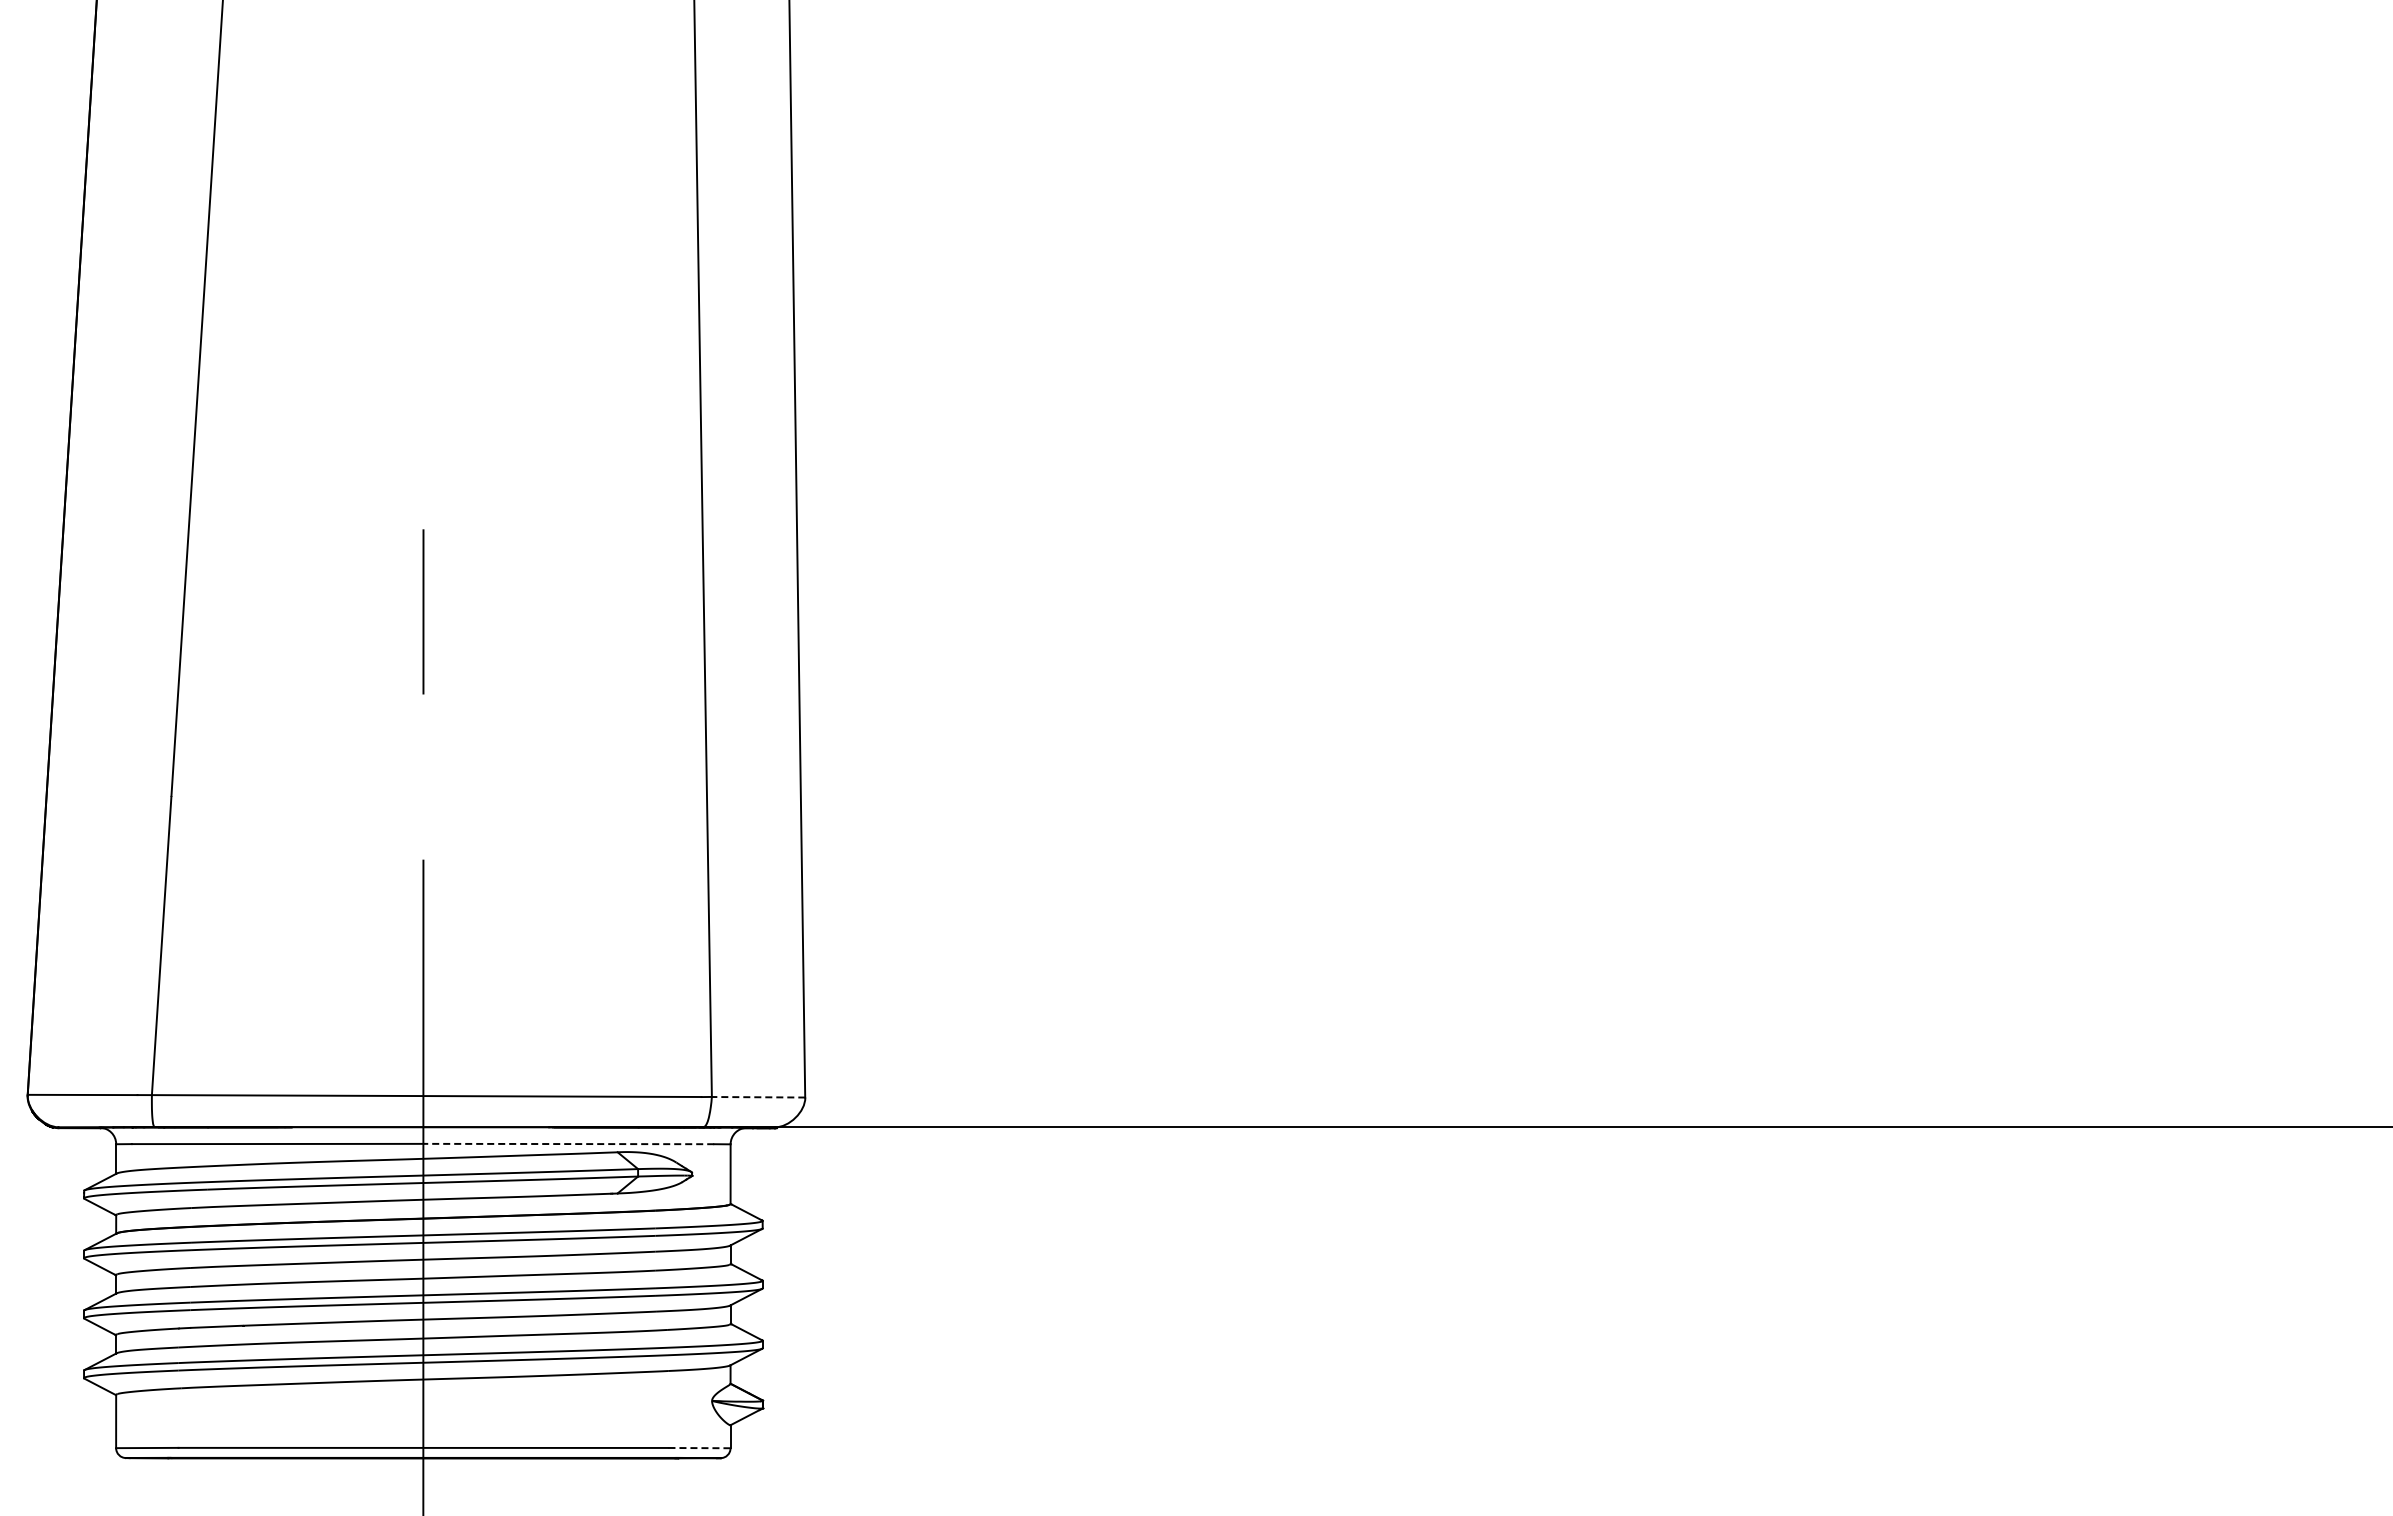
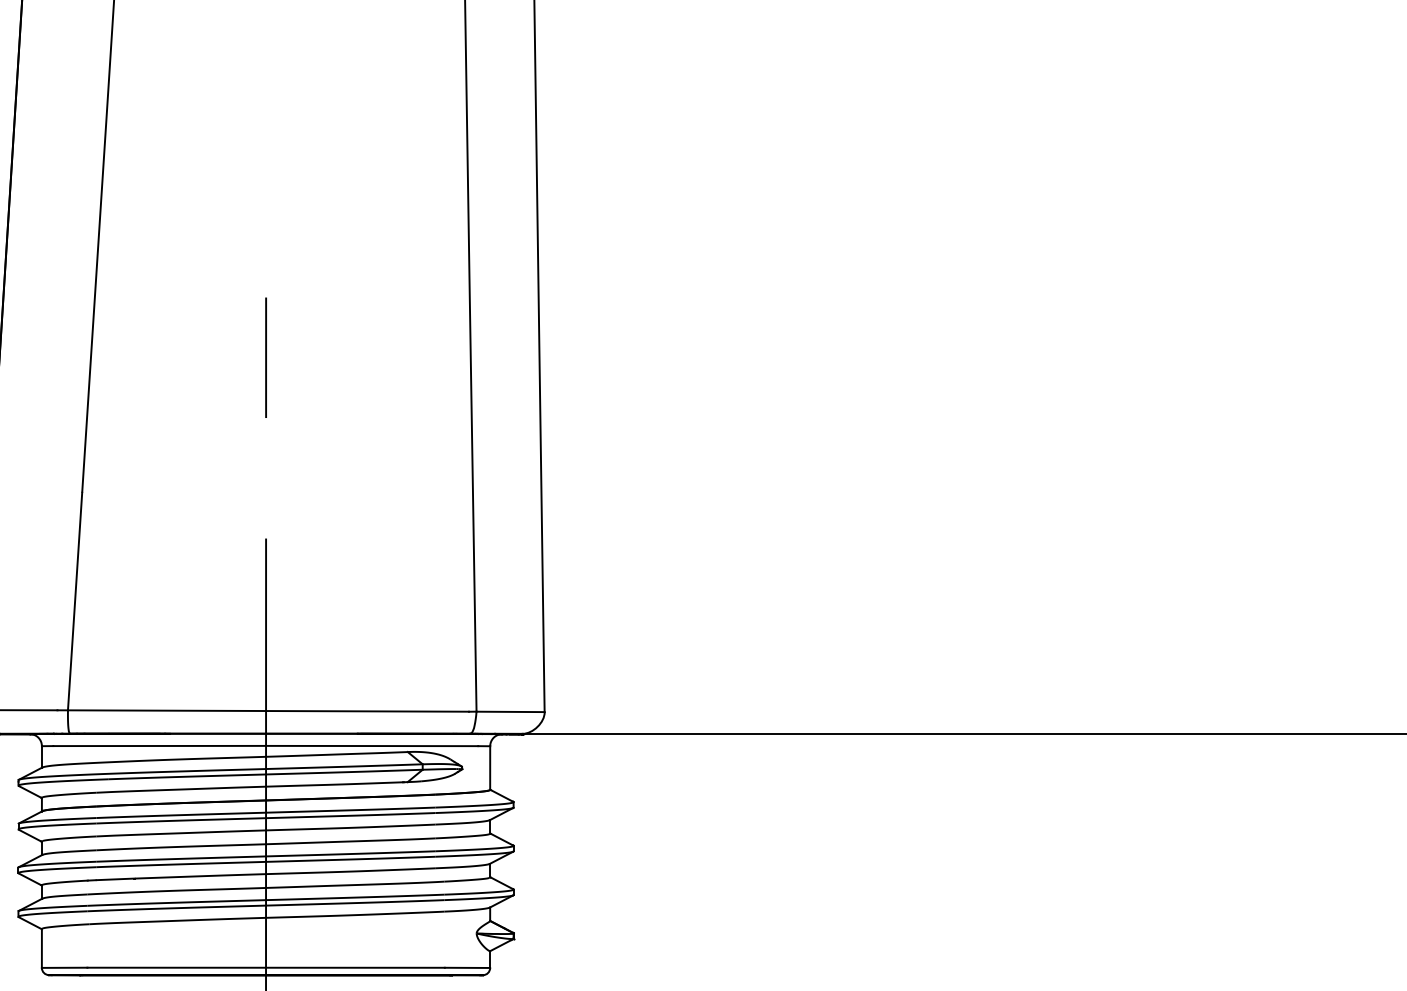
line: (758, 1097) -> (510, 712), dashed -> solid
line: (568, 1144) -> (371, 746), dashed -> solid
line: (700, 1448) -> (468, 968), dashed -> solid

